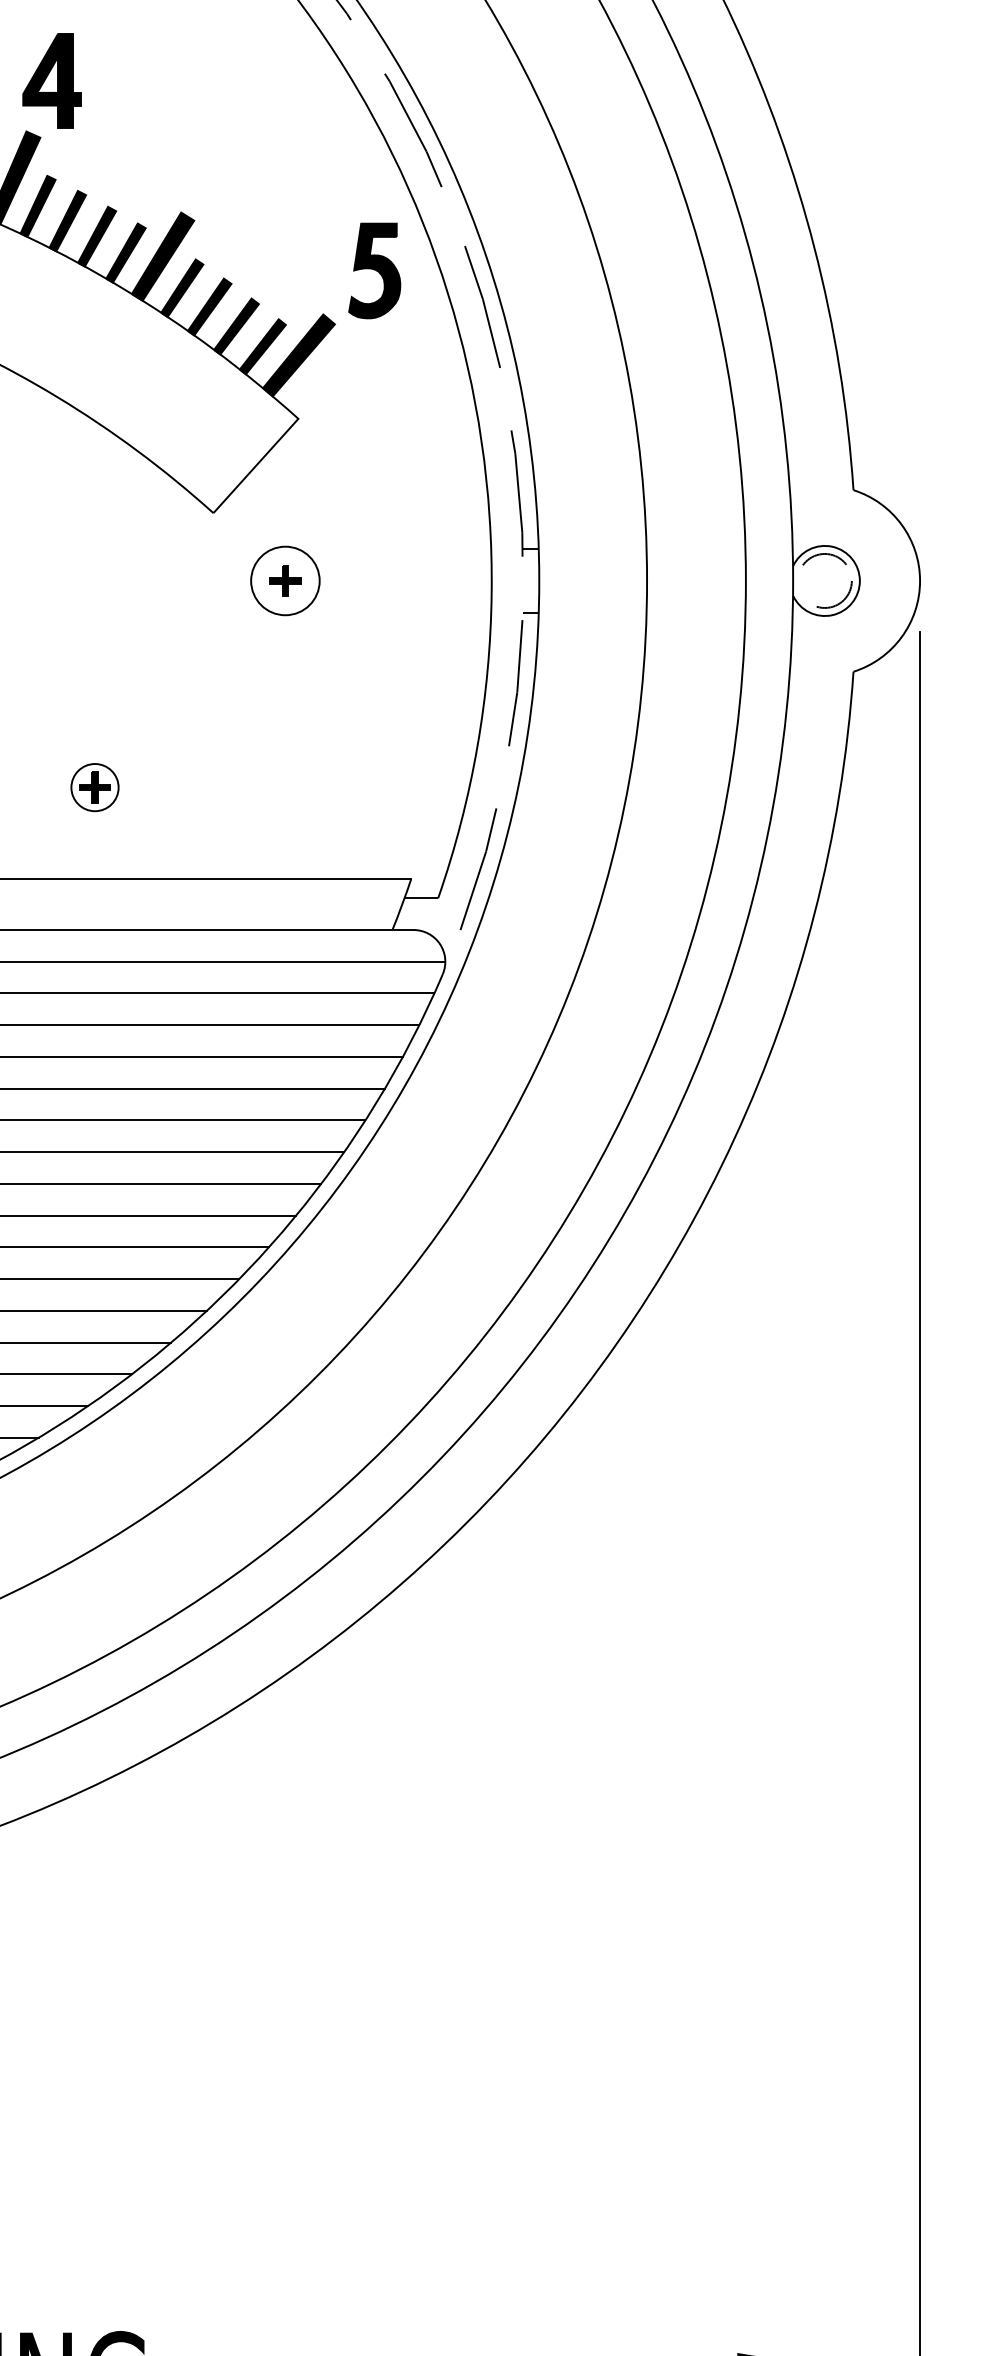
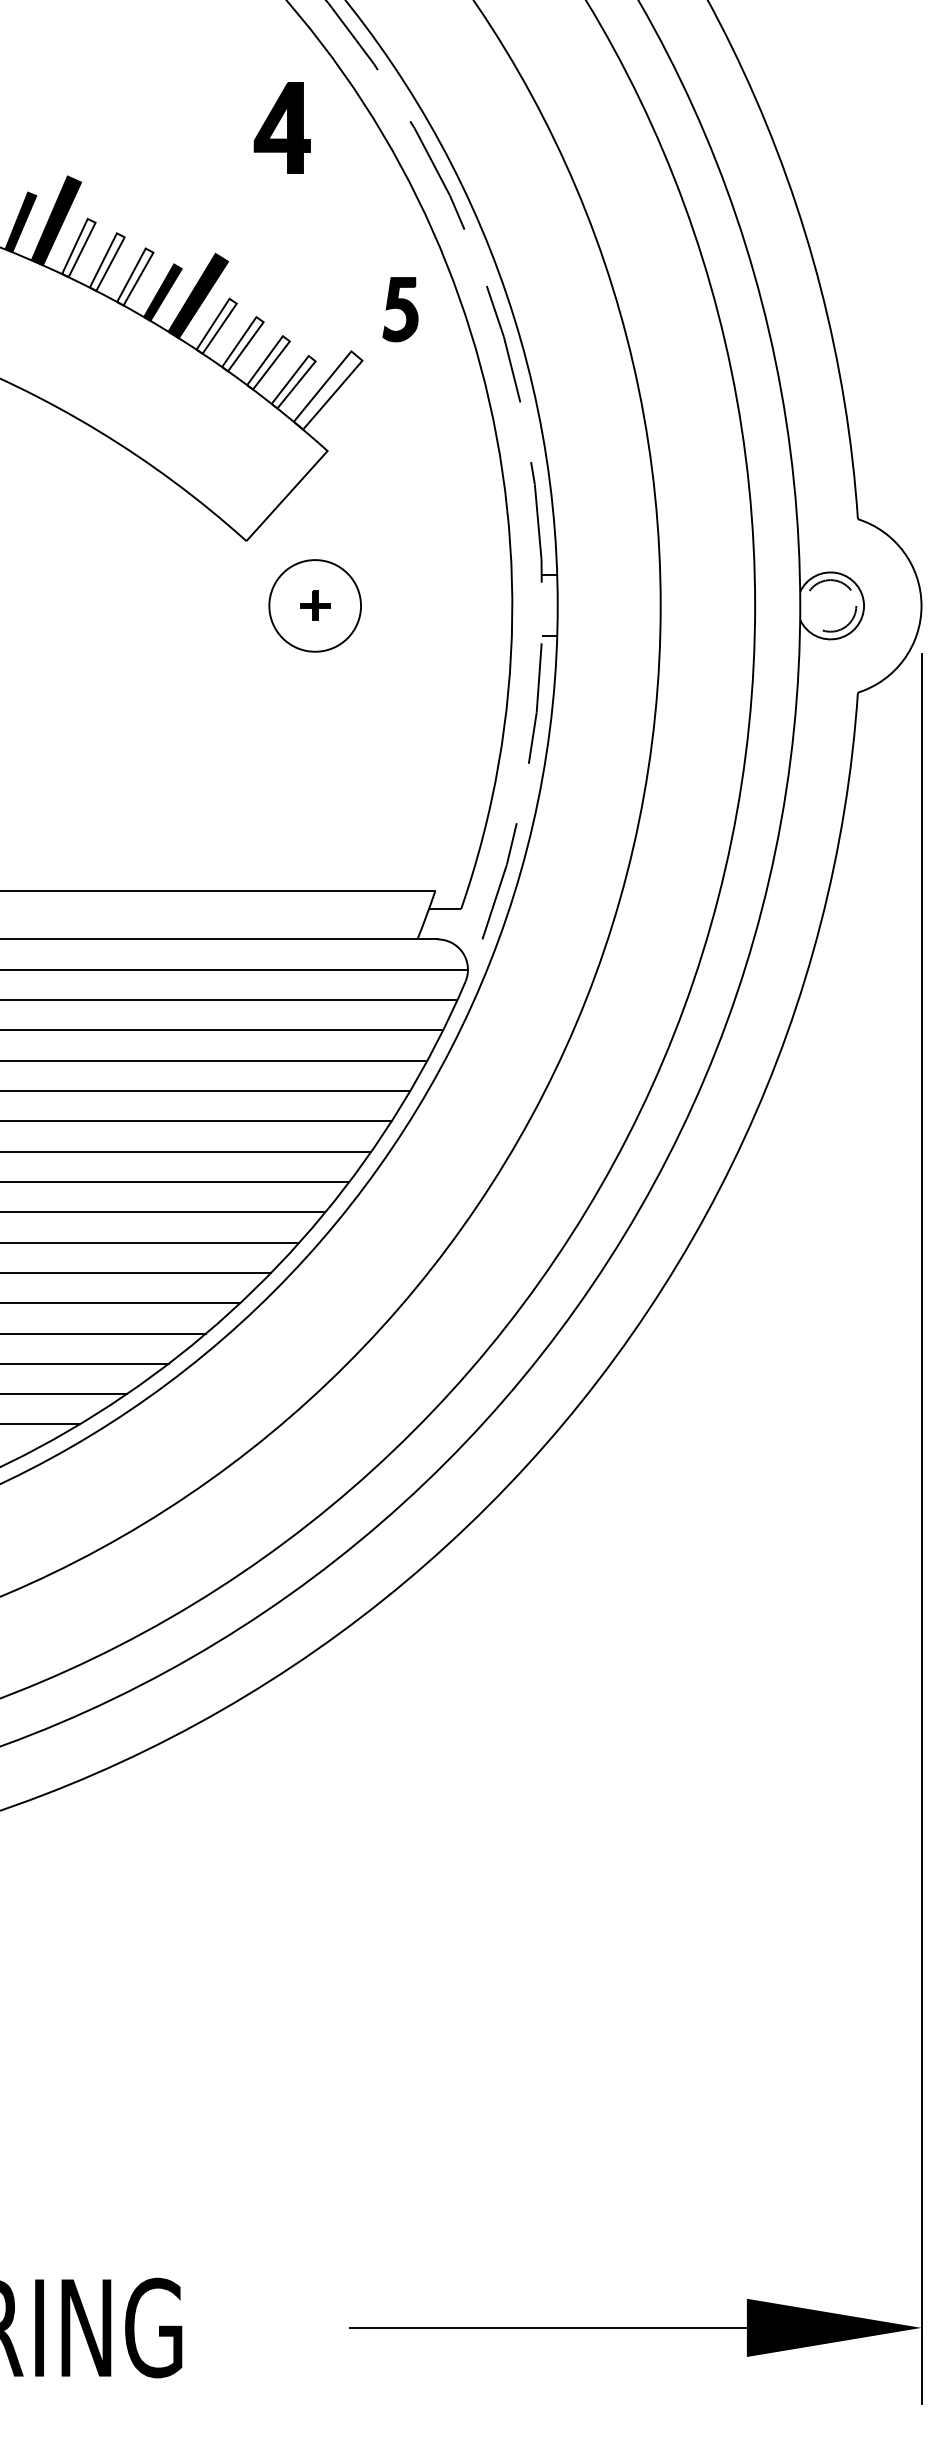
part: (51, 80) -> (281, 127), moved
fill: (37, 205) -> (78, 247), removed
fill: (66, 220) -> (106, 261), removed
fill: (97, 236) -> (135, 276), removed
part: (374, 270) -> (400, 309), size x0.7
fill: (182, 287) -> (216, 325), removed
fill: (209, 307) -> (242, 344), removed
fill: (236, 326) -> (268, 362), removed
fill: (262, 346) -> (293, 381), removed
fill: (298, 355) -> (327, 390), removed
circle: (284, 580) -> (314, 605), size x1.4
part: (94, 786) -> (132, 802), removed

